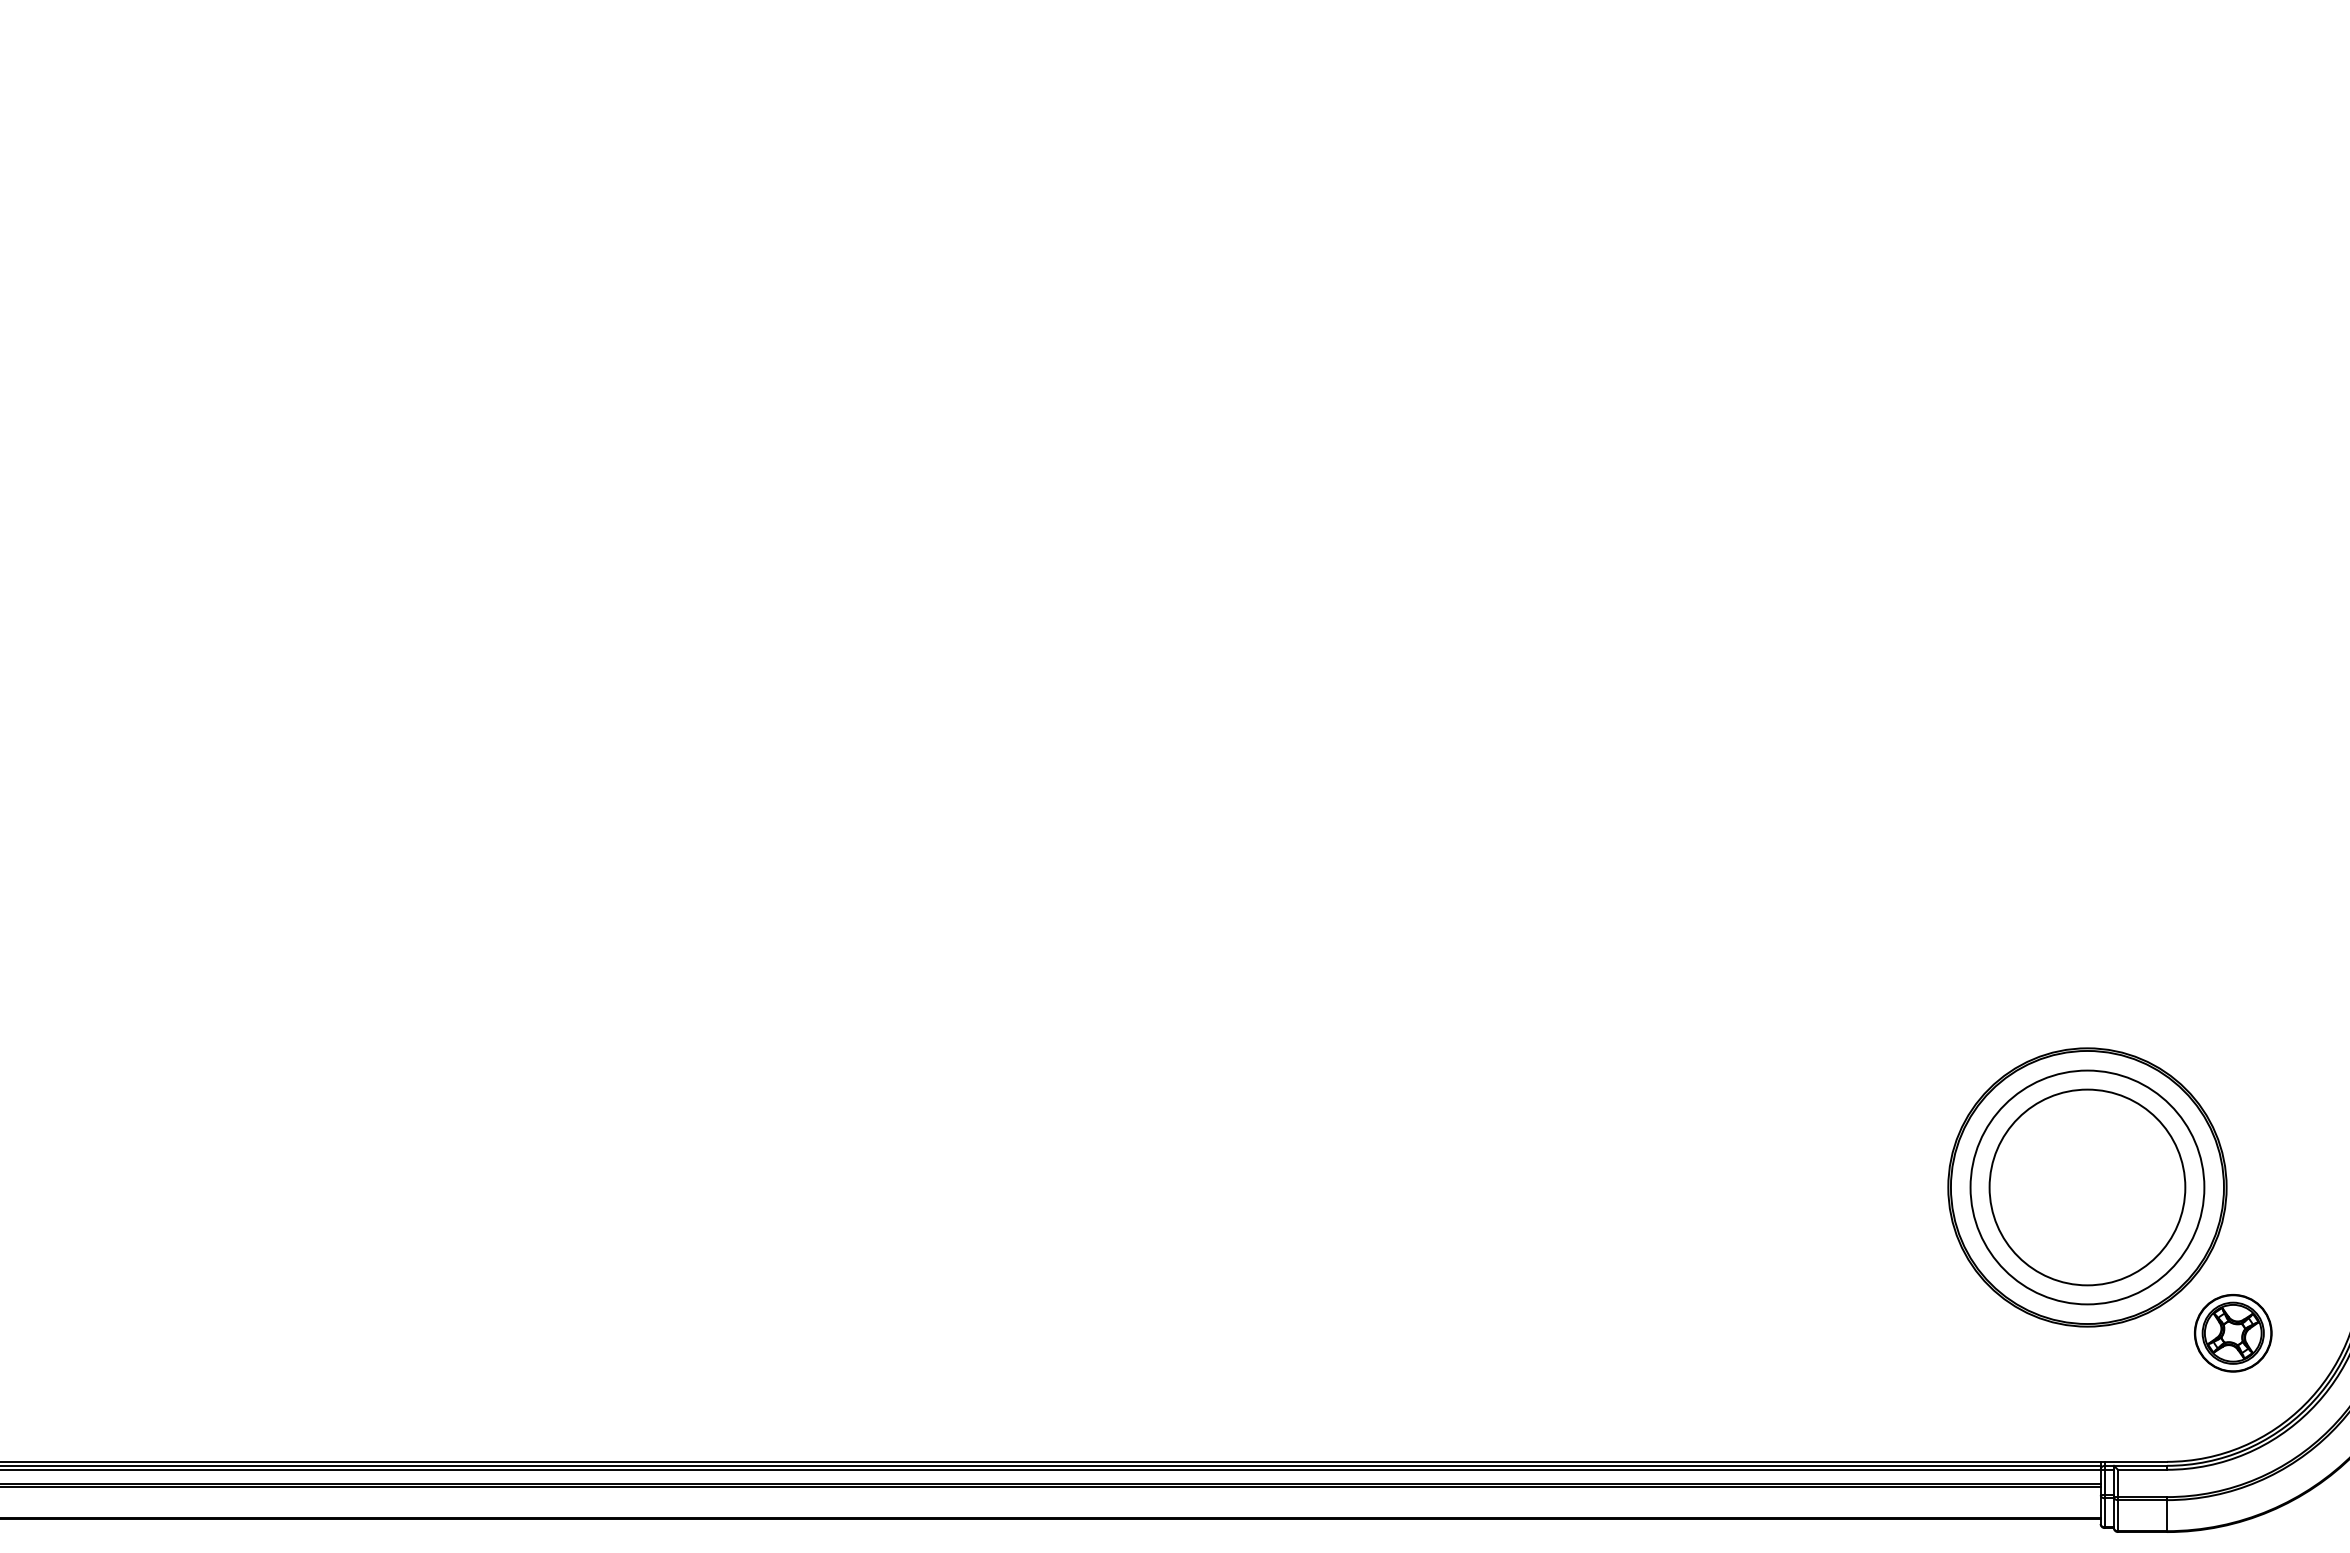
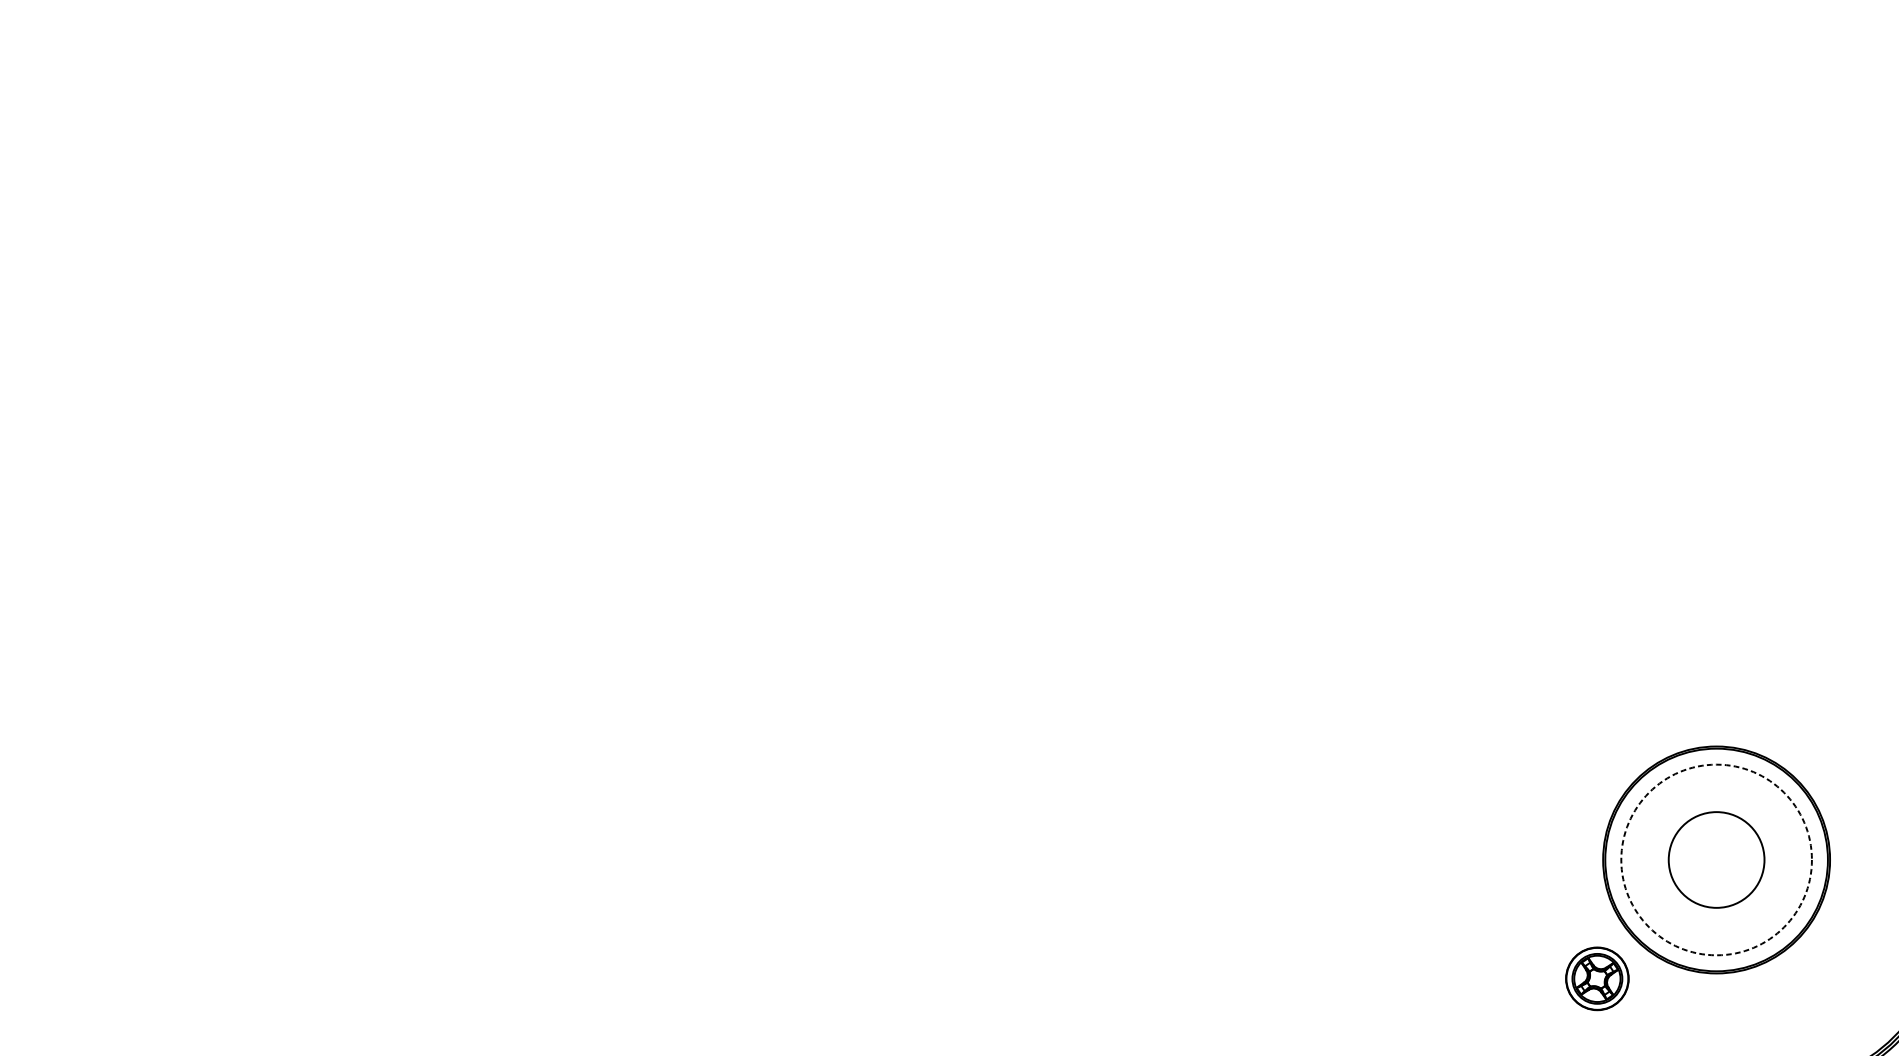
circle: (2087, 1187) -> (1716, 859), size x0.6
circle: (2087, 1187) -> (1716, 859), solid -> dashed
part: (2233, 1333) -> (1597, 979), moved

